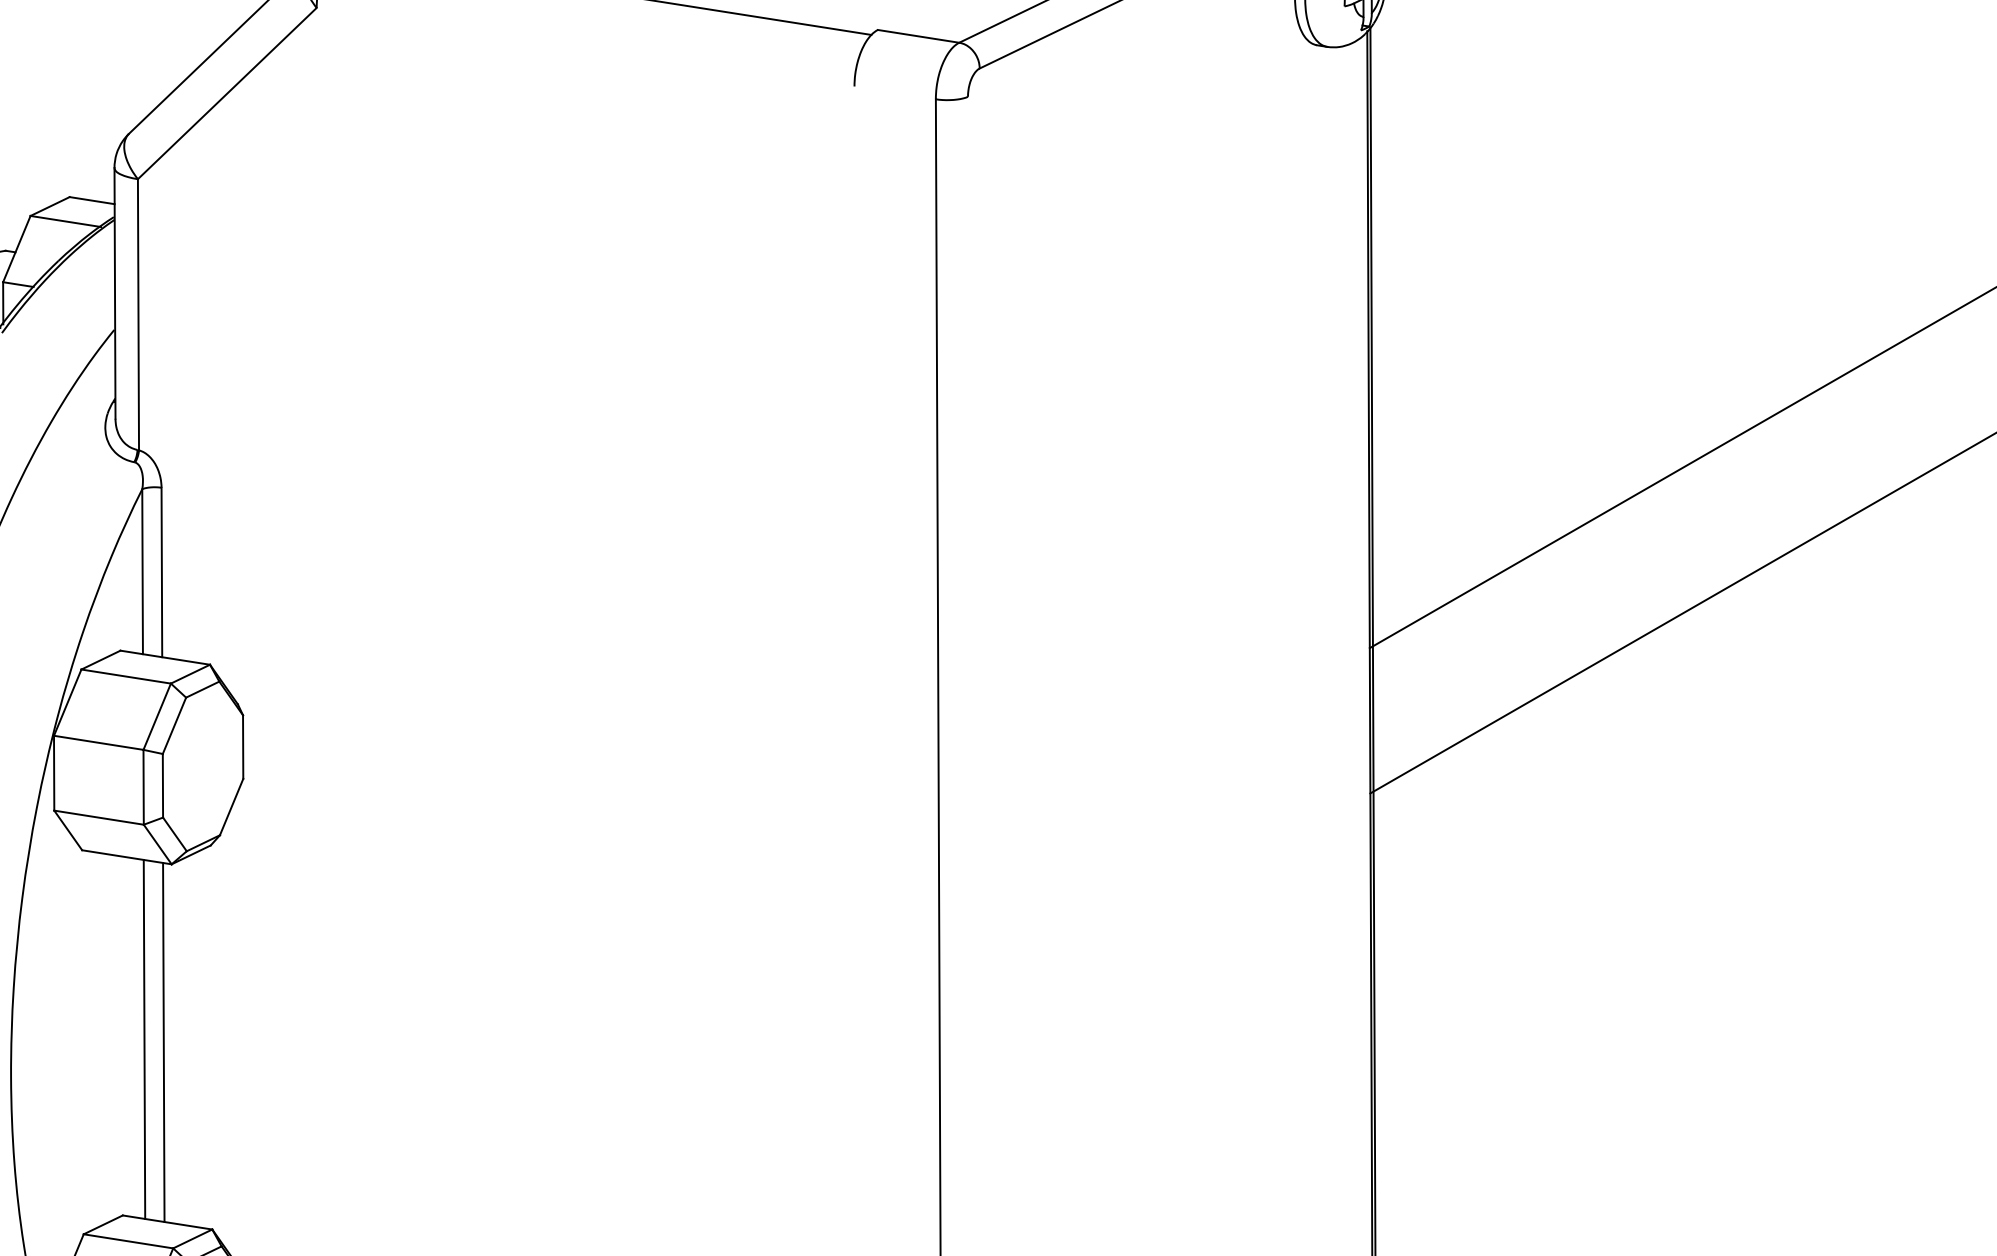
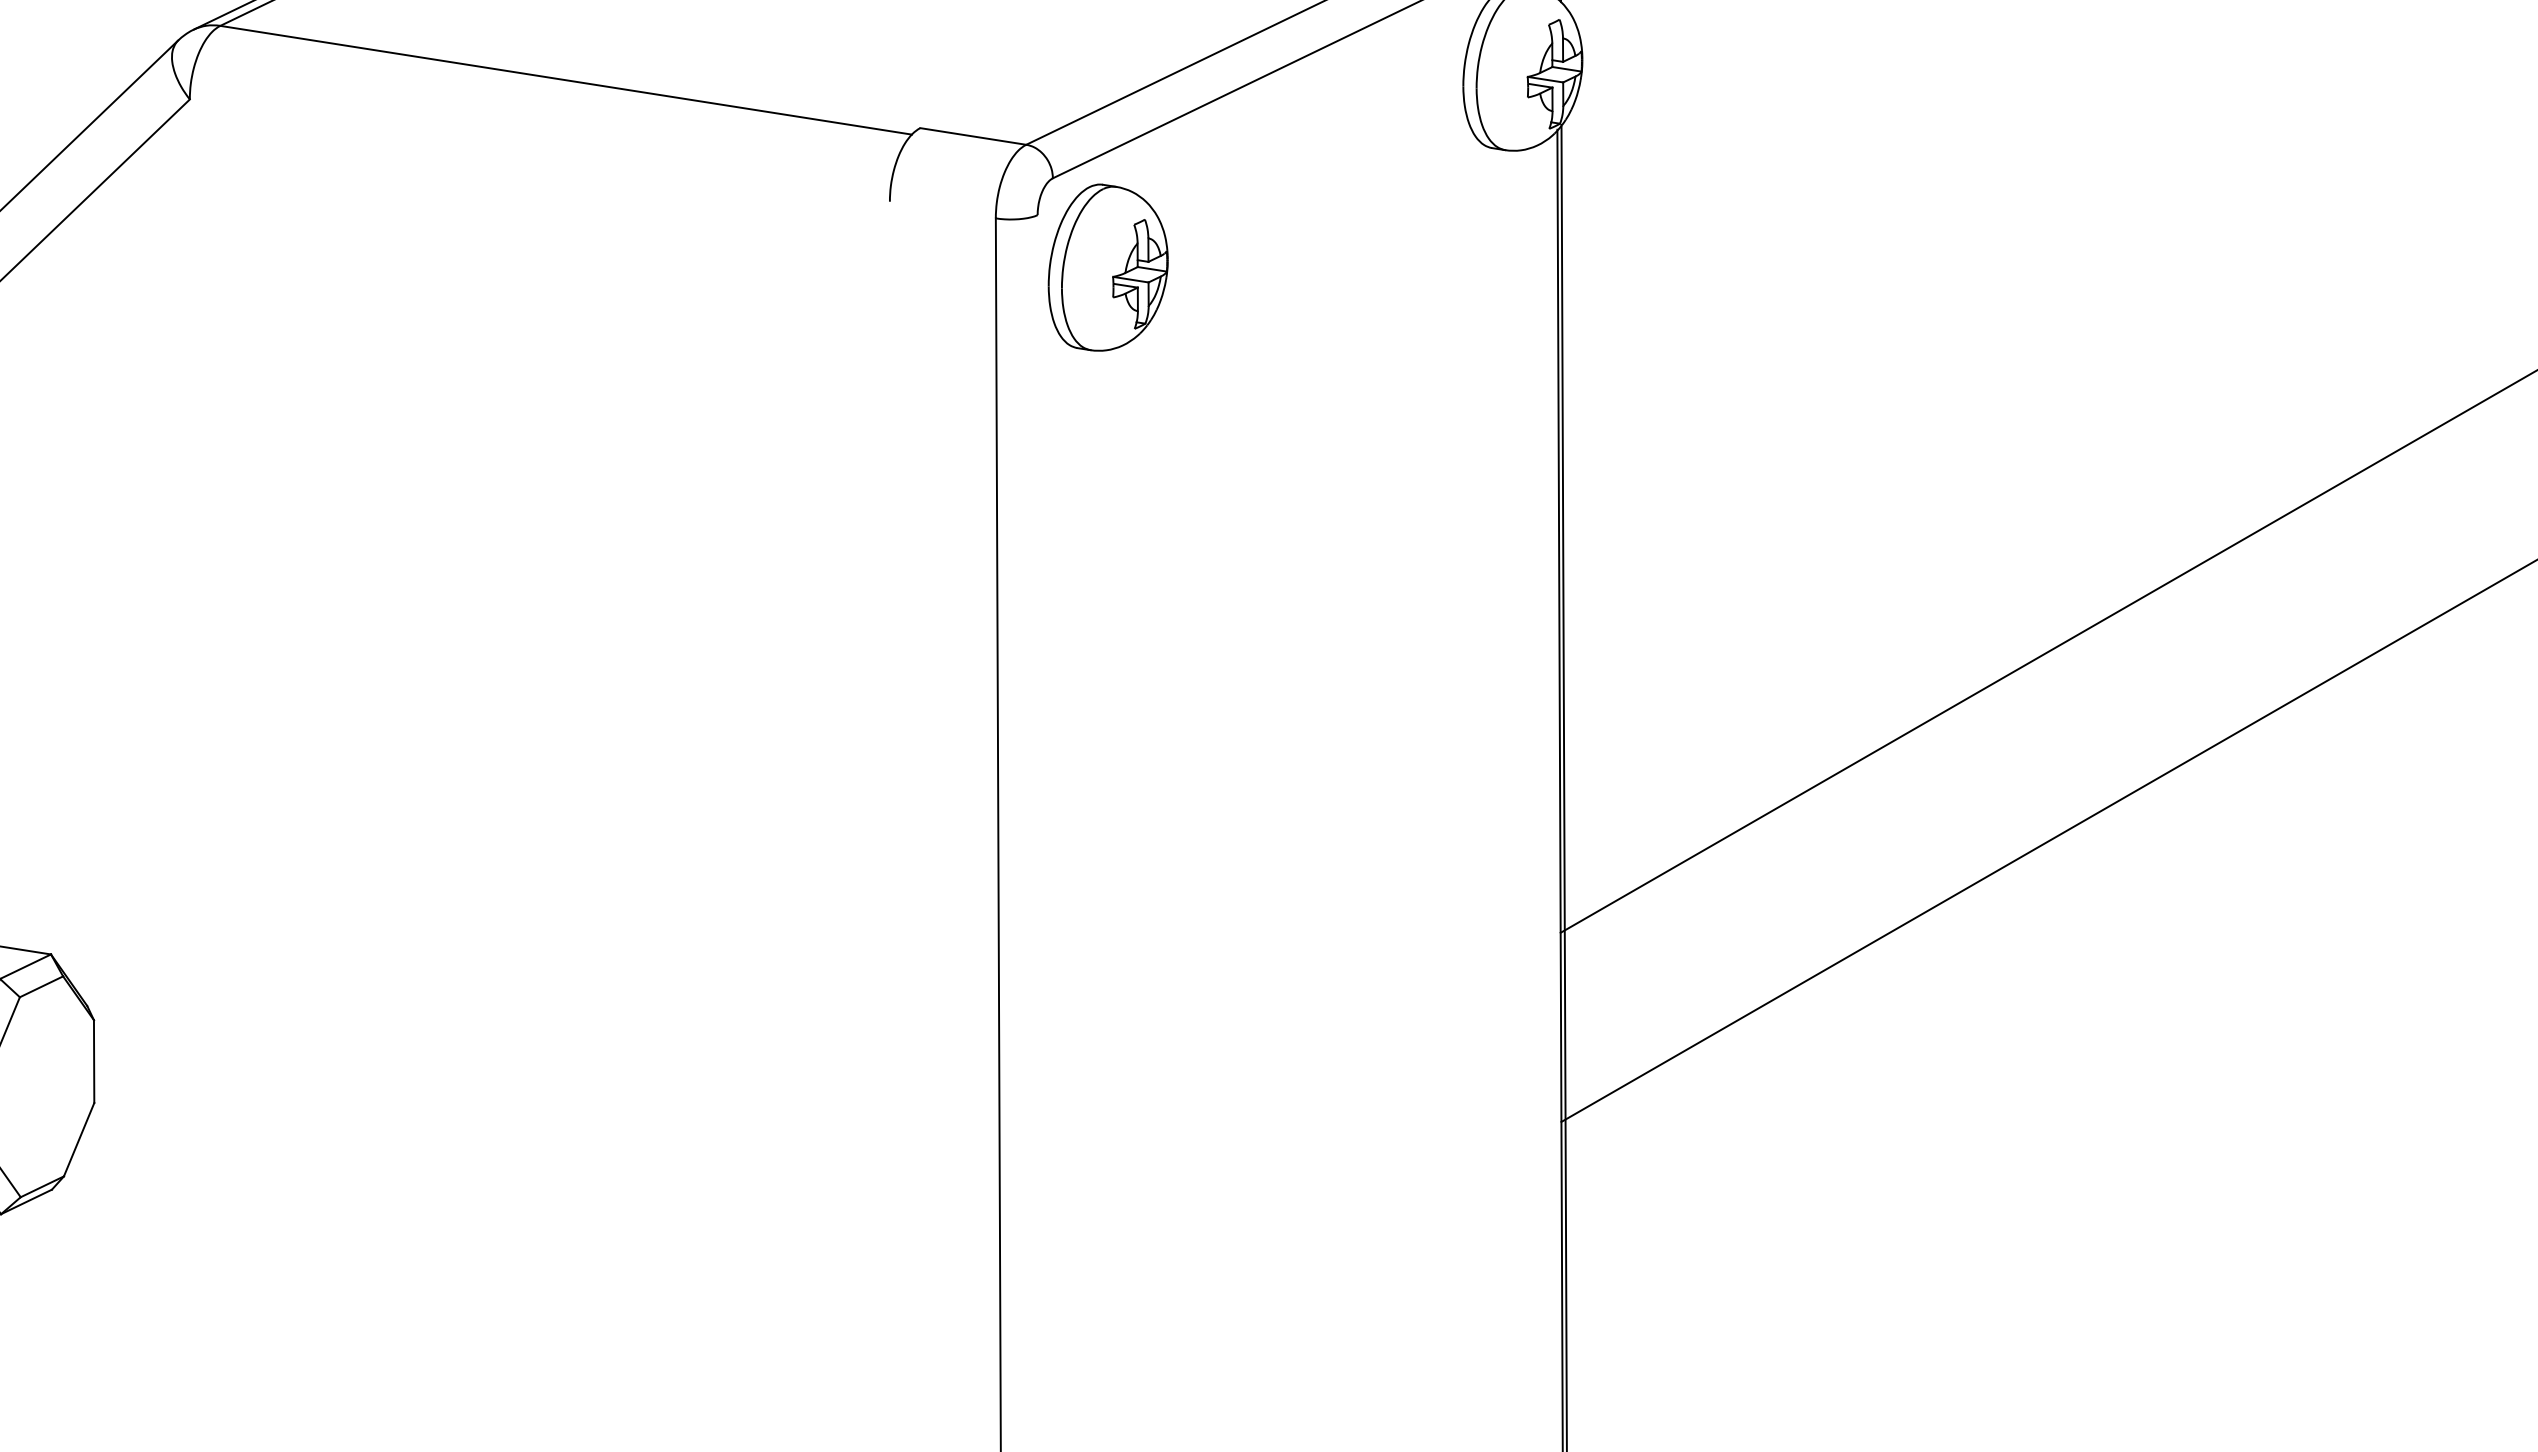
part: (1021, 136) -> (1107, 266), added

